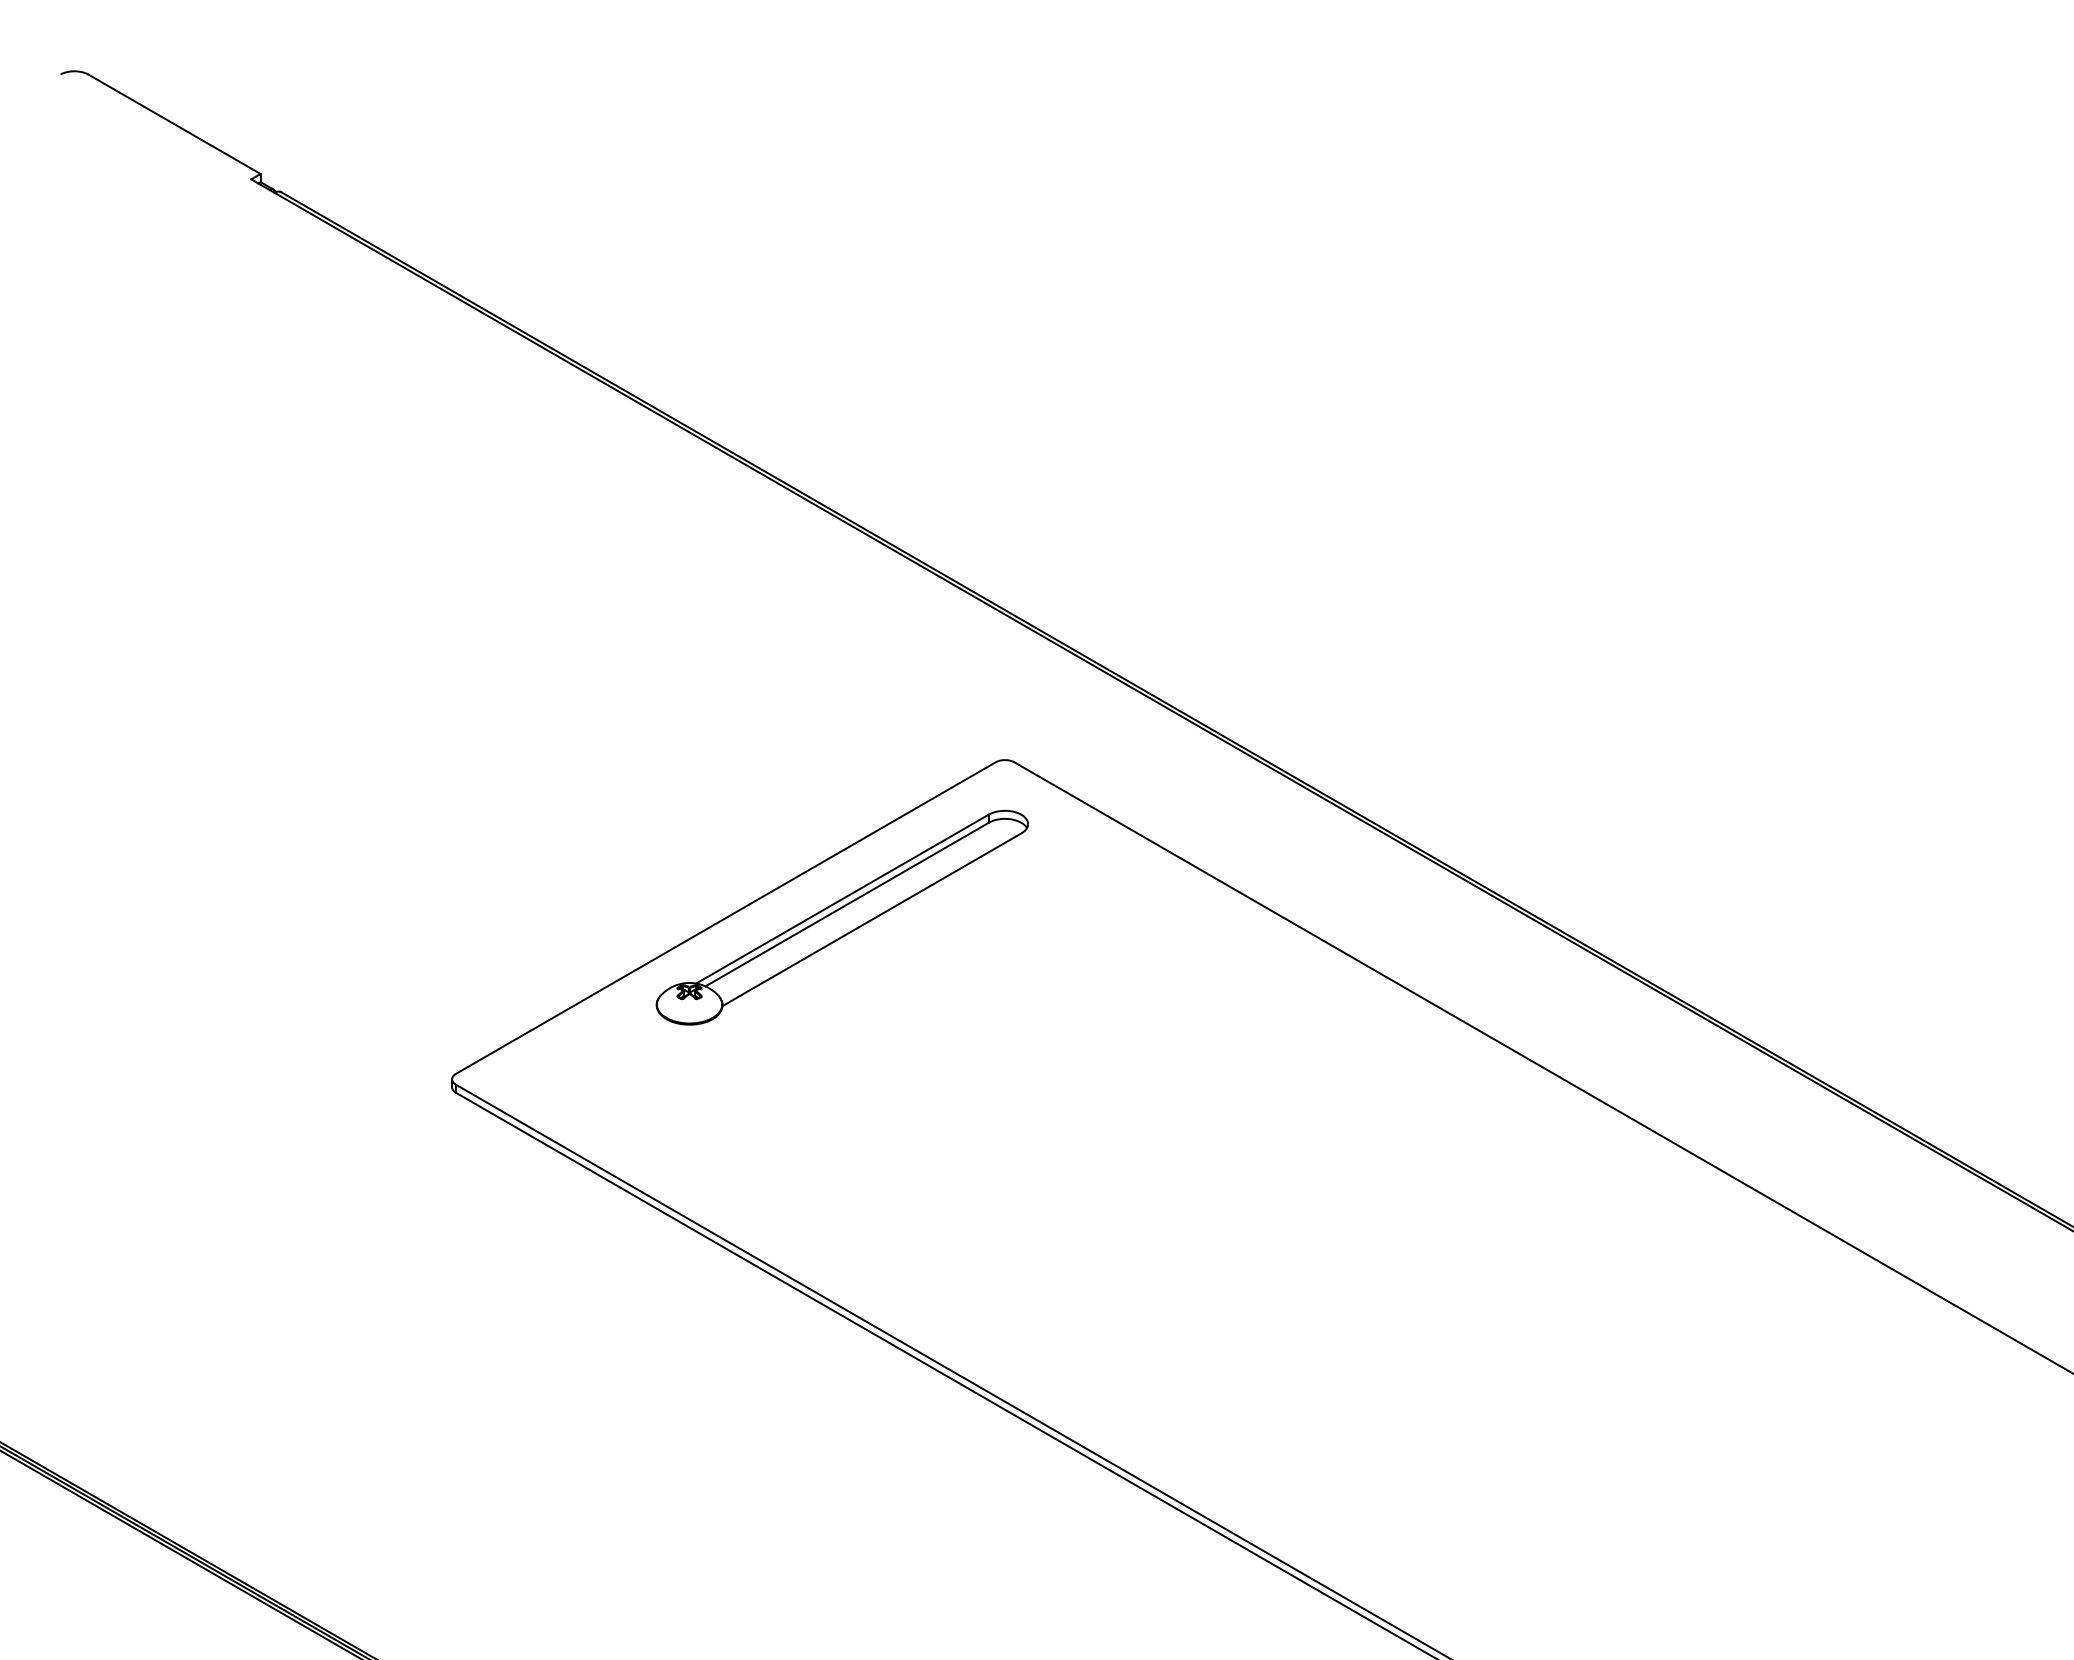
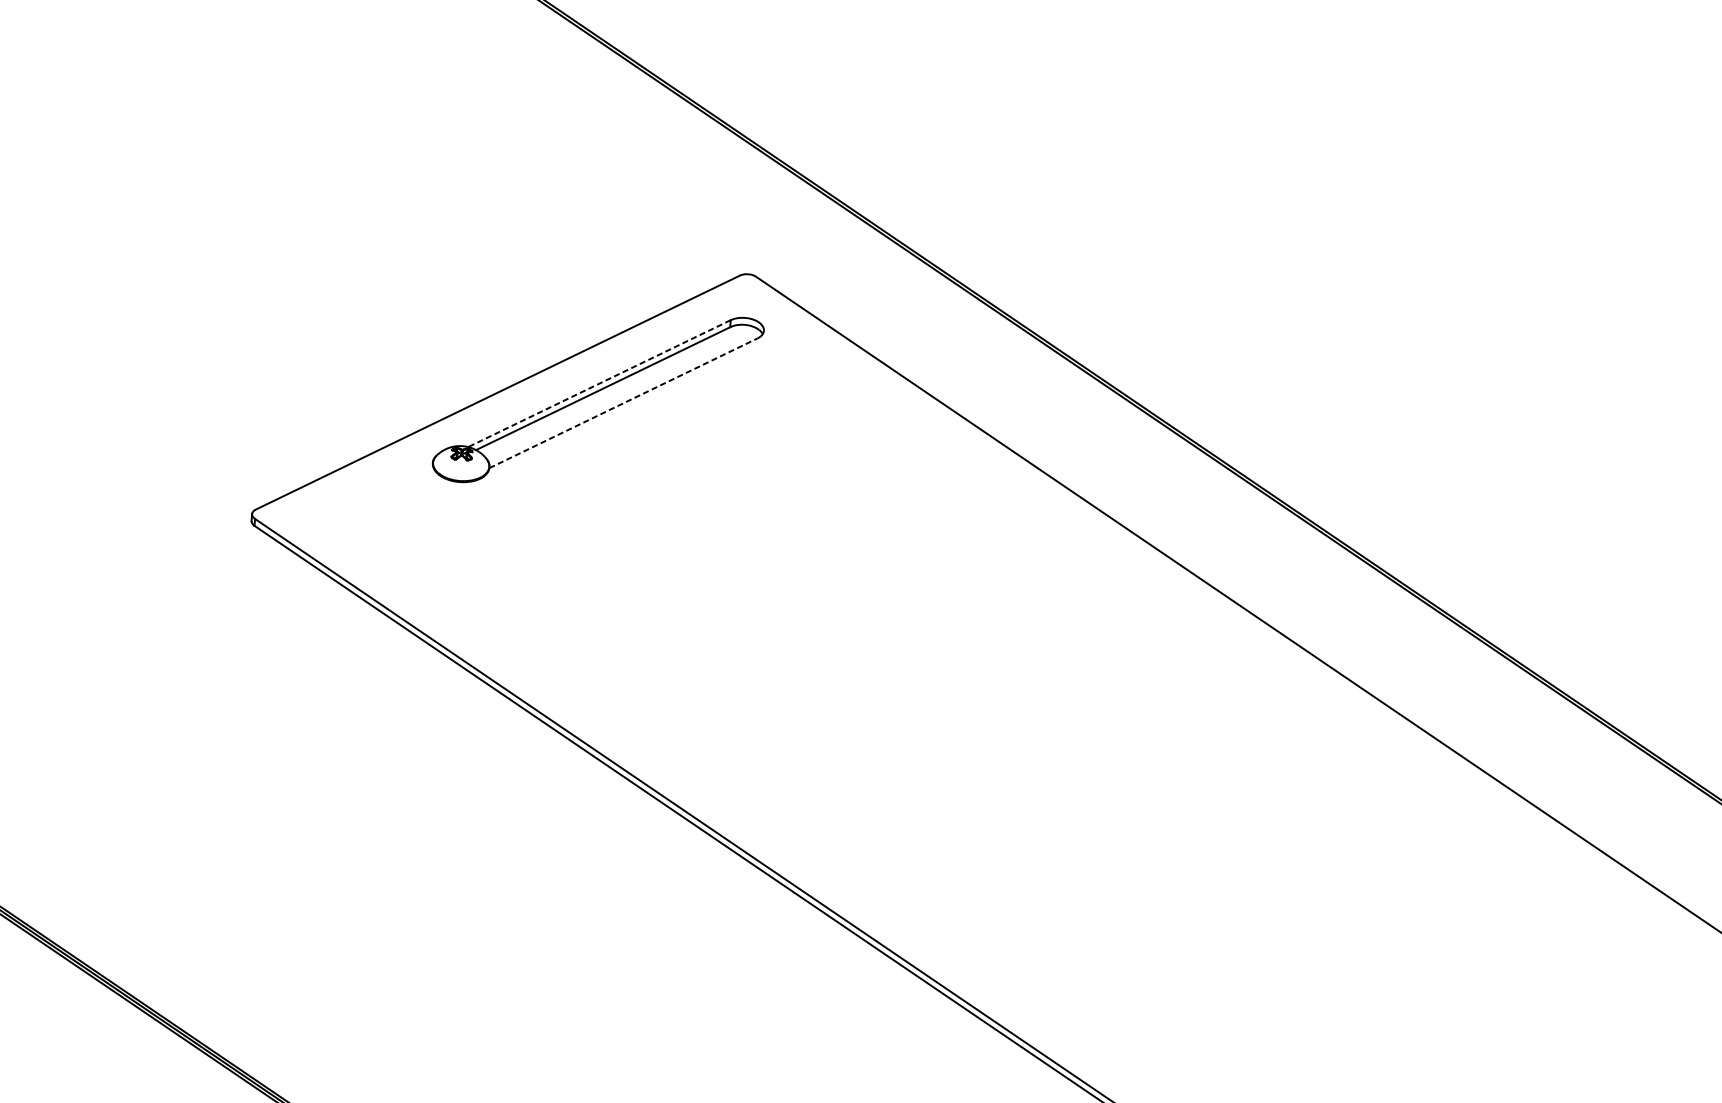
line: (842, 899) -> (599, 383), solid -> dashed
line: (871, 919) -> (623, 403), solid -> dashed

